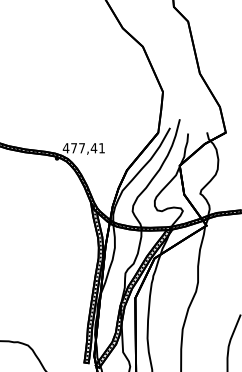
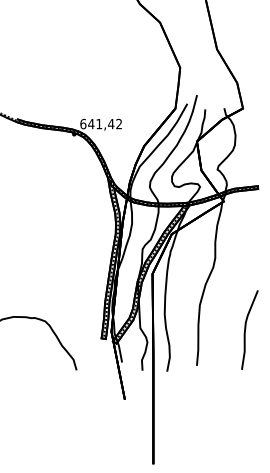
text: (83, 147) -> (100, 123), 477,41 -> 641,42

